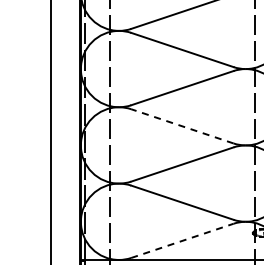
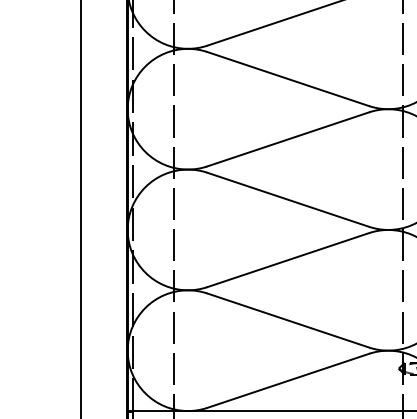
line: (181, 126) -> (286, 200), dashed -> solid
line: (182, 240) -> (288, 380), dashed -> solid

